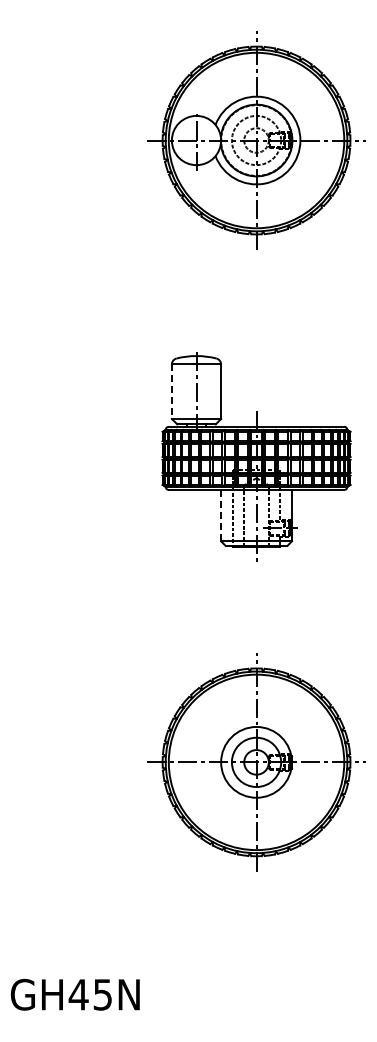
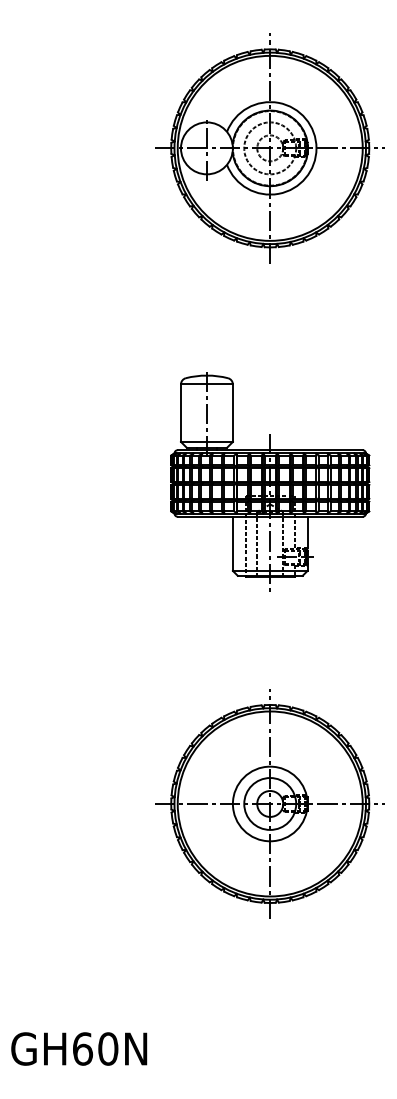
line: (171, 392) -> (180, 414), dashed -> solid
line: (221, 515) -> (233, 543), dashed -> solid
text: (90, 994) -> (95, 1048), GH45N -> GH60N

